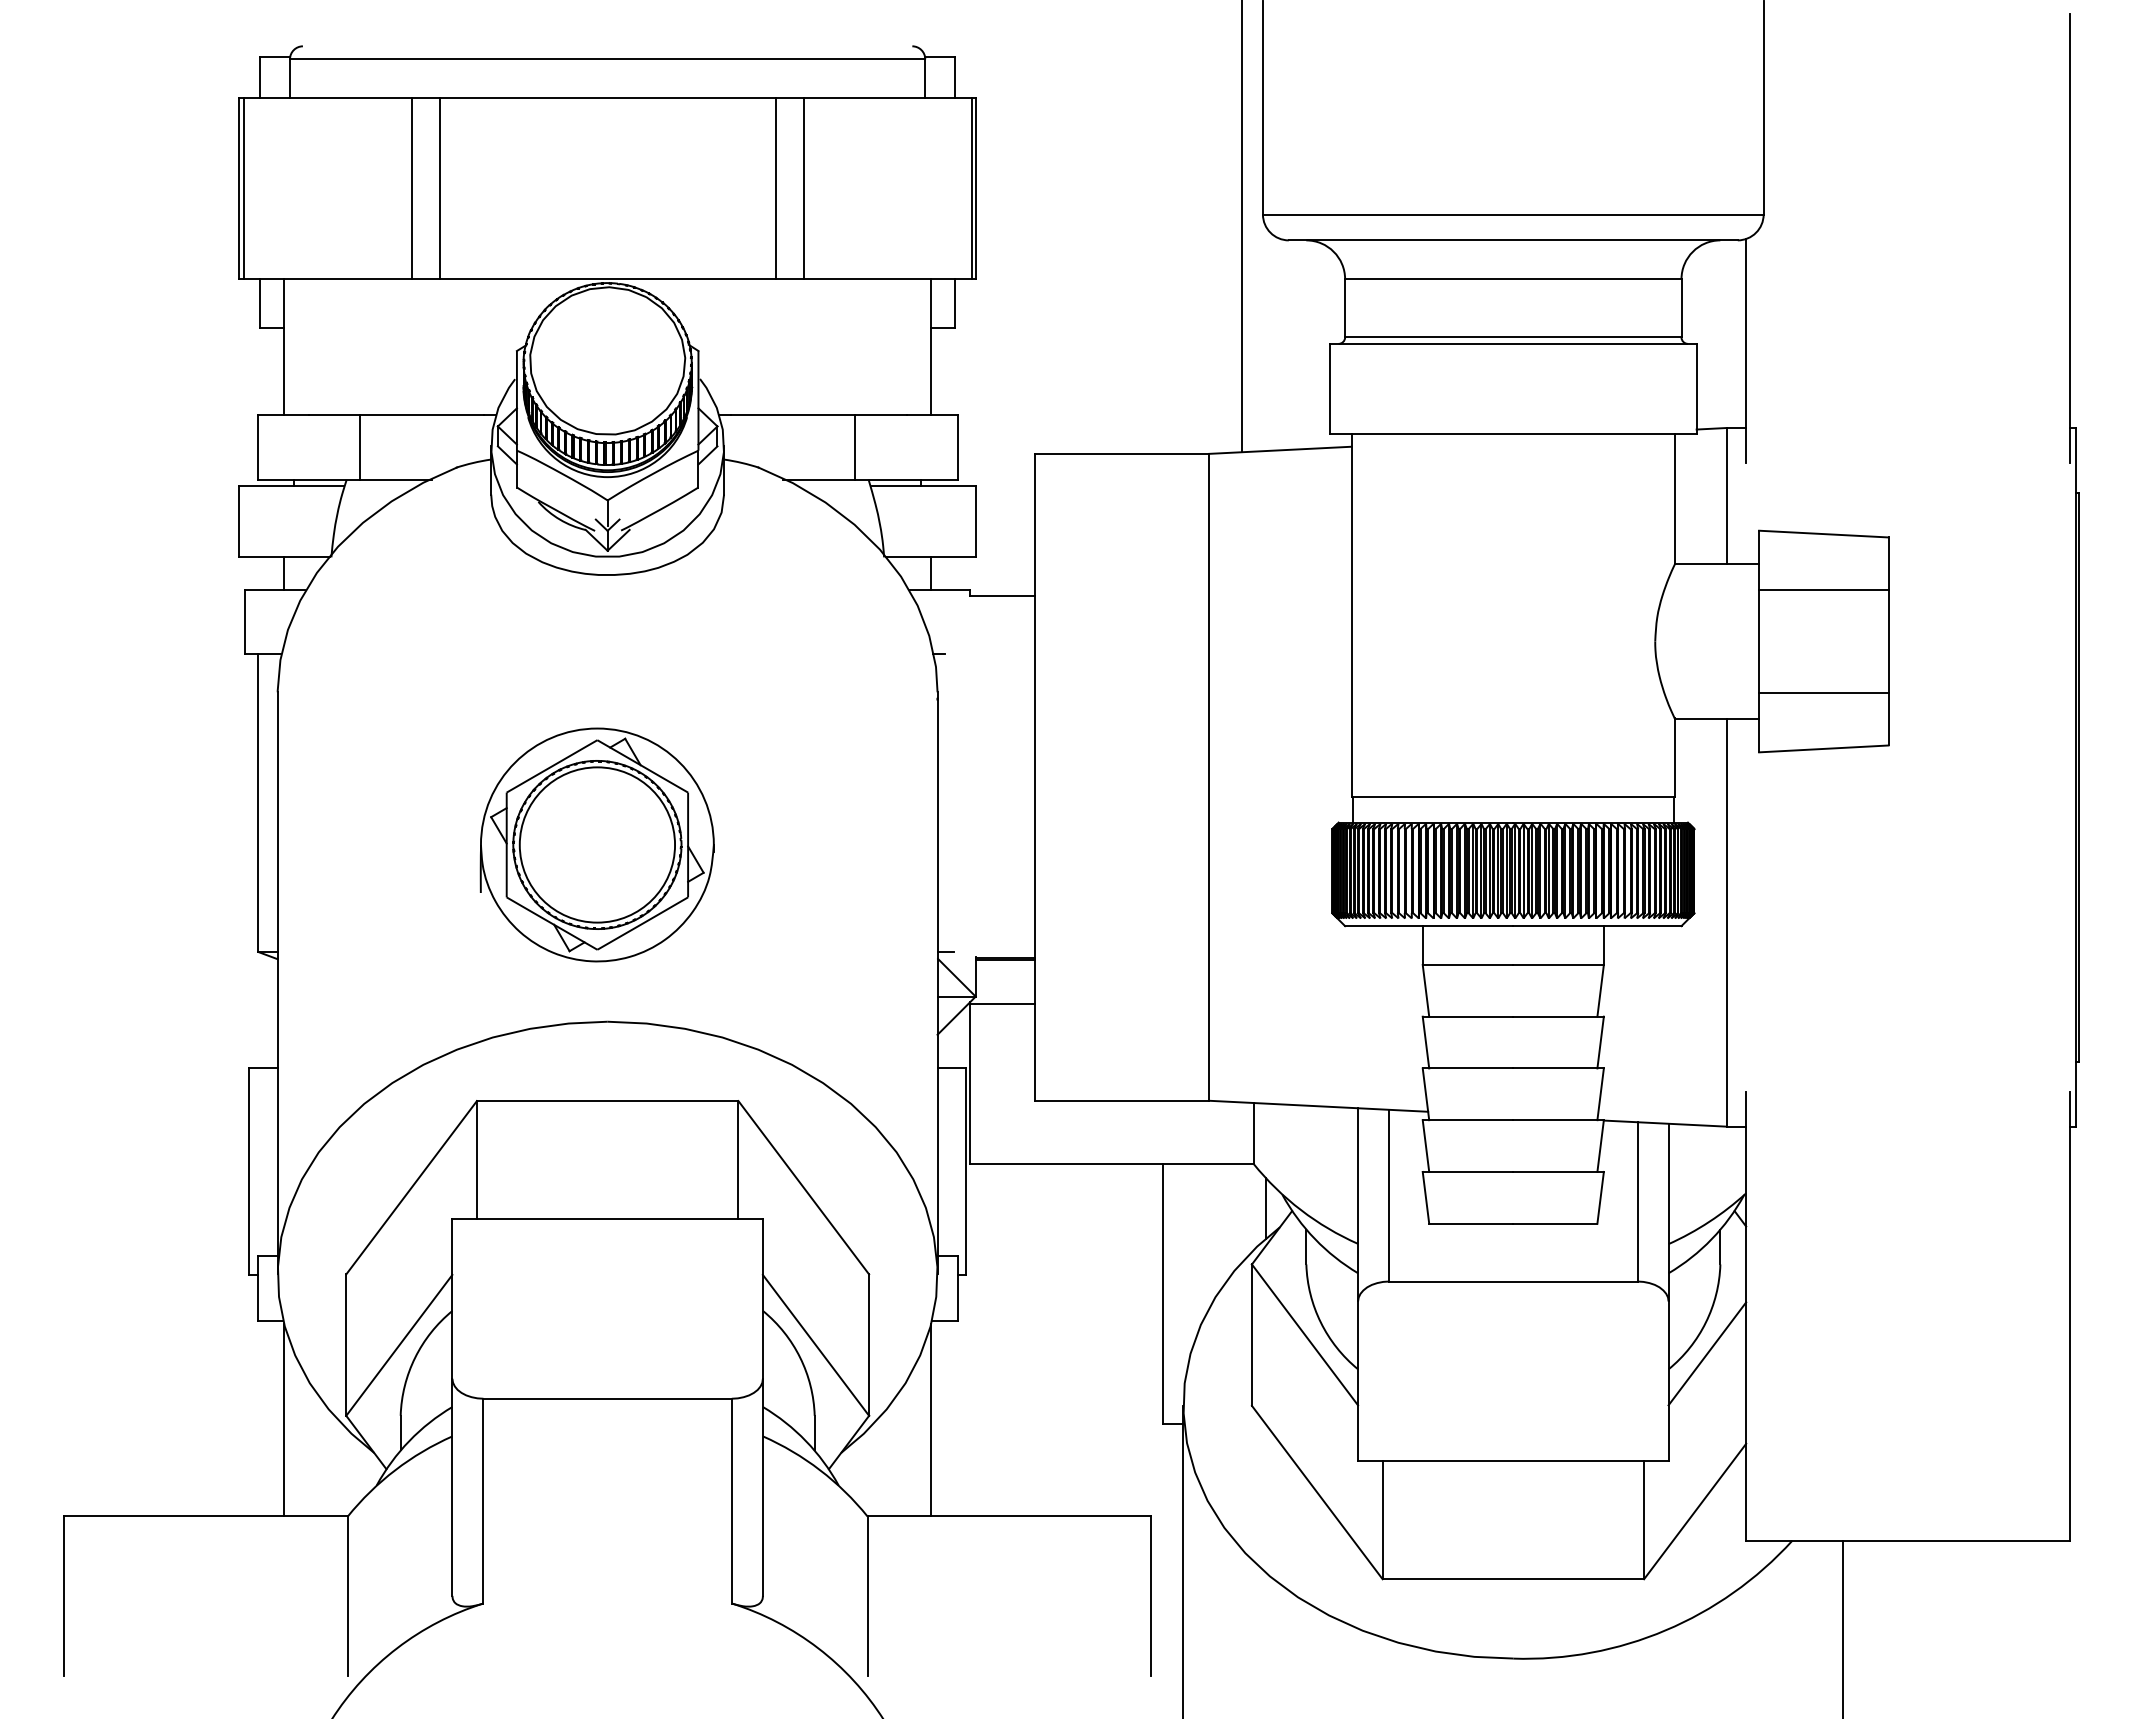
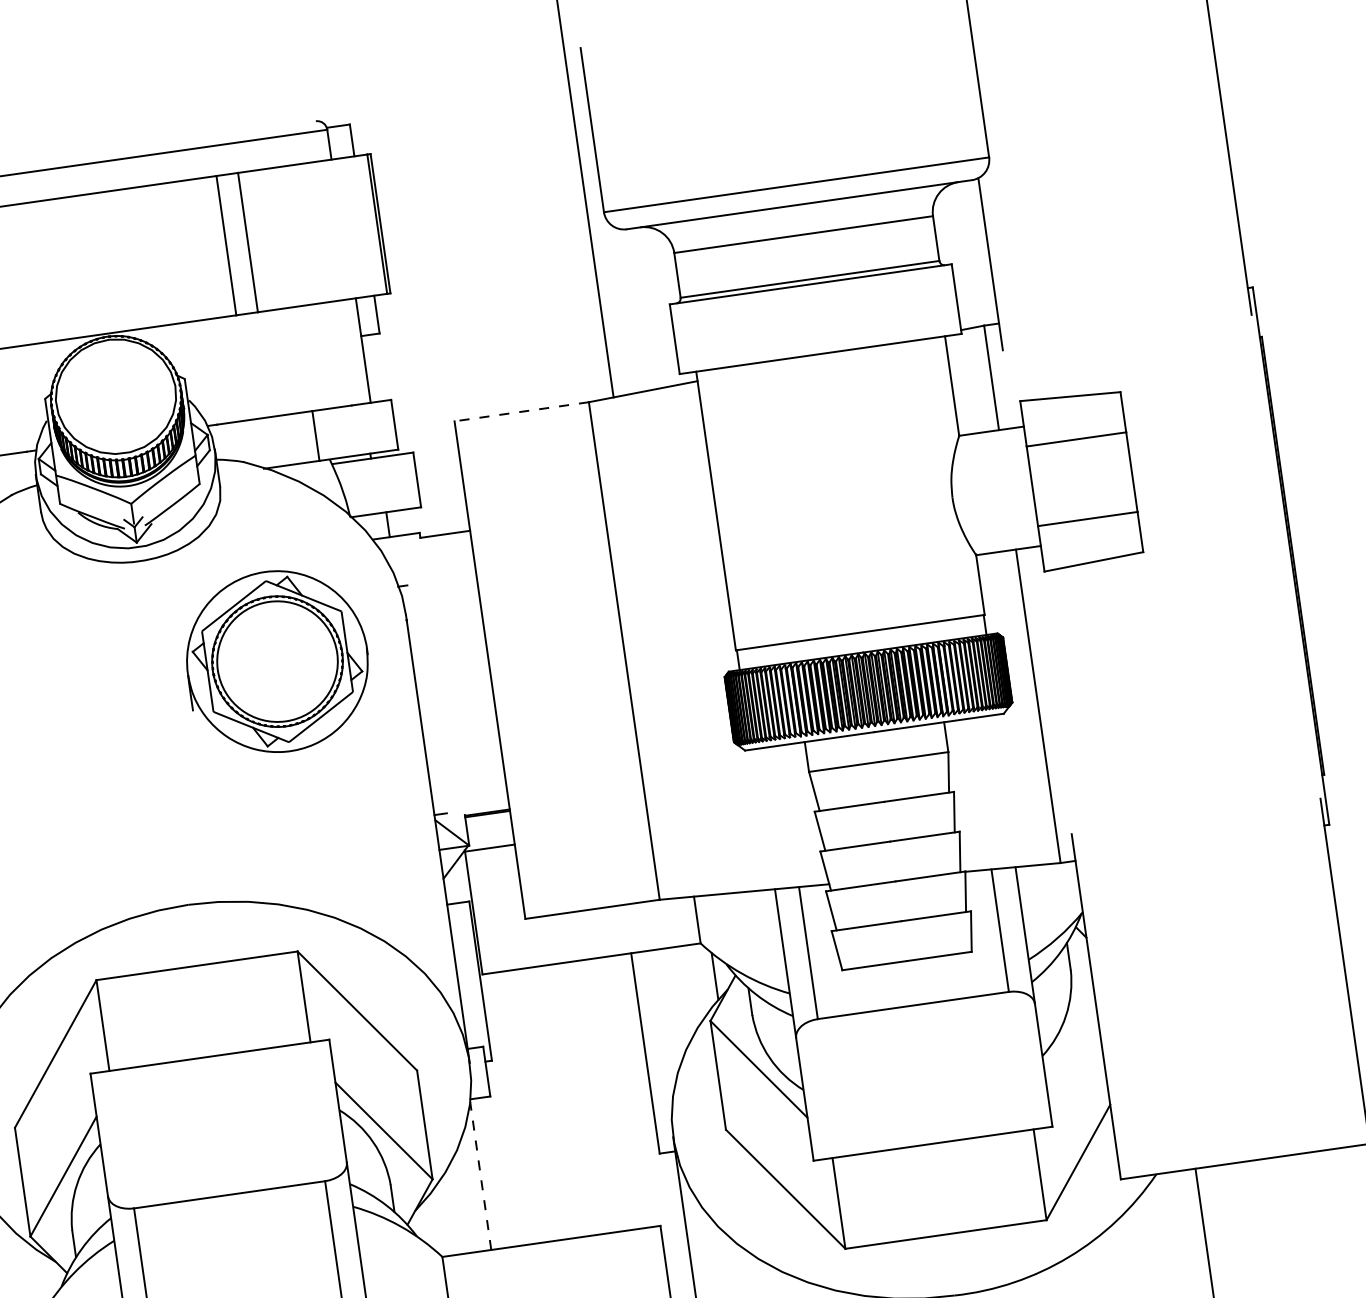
line: (1121, 453) -> (521, 411), solid -> dashed
part: (596, 844) -> (276, 661), moved
line: (1707, 1353) -> (1070, 1039), removed
line: (931, 1419) -> (480, 1175), solid -> dashed

